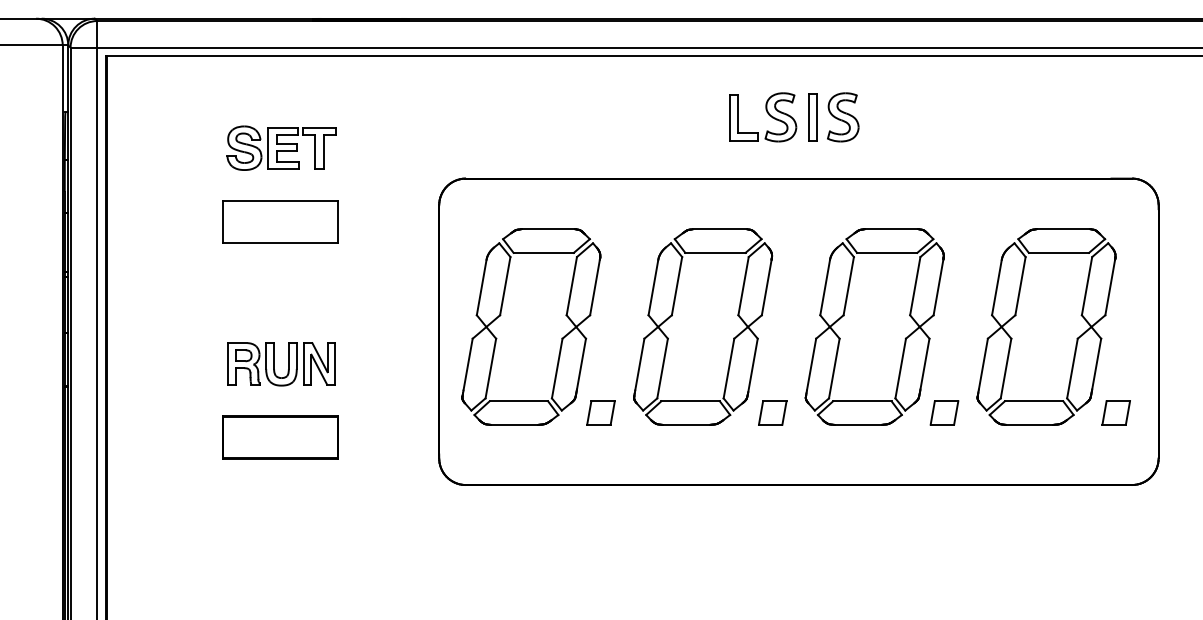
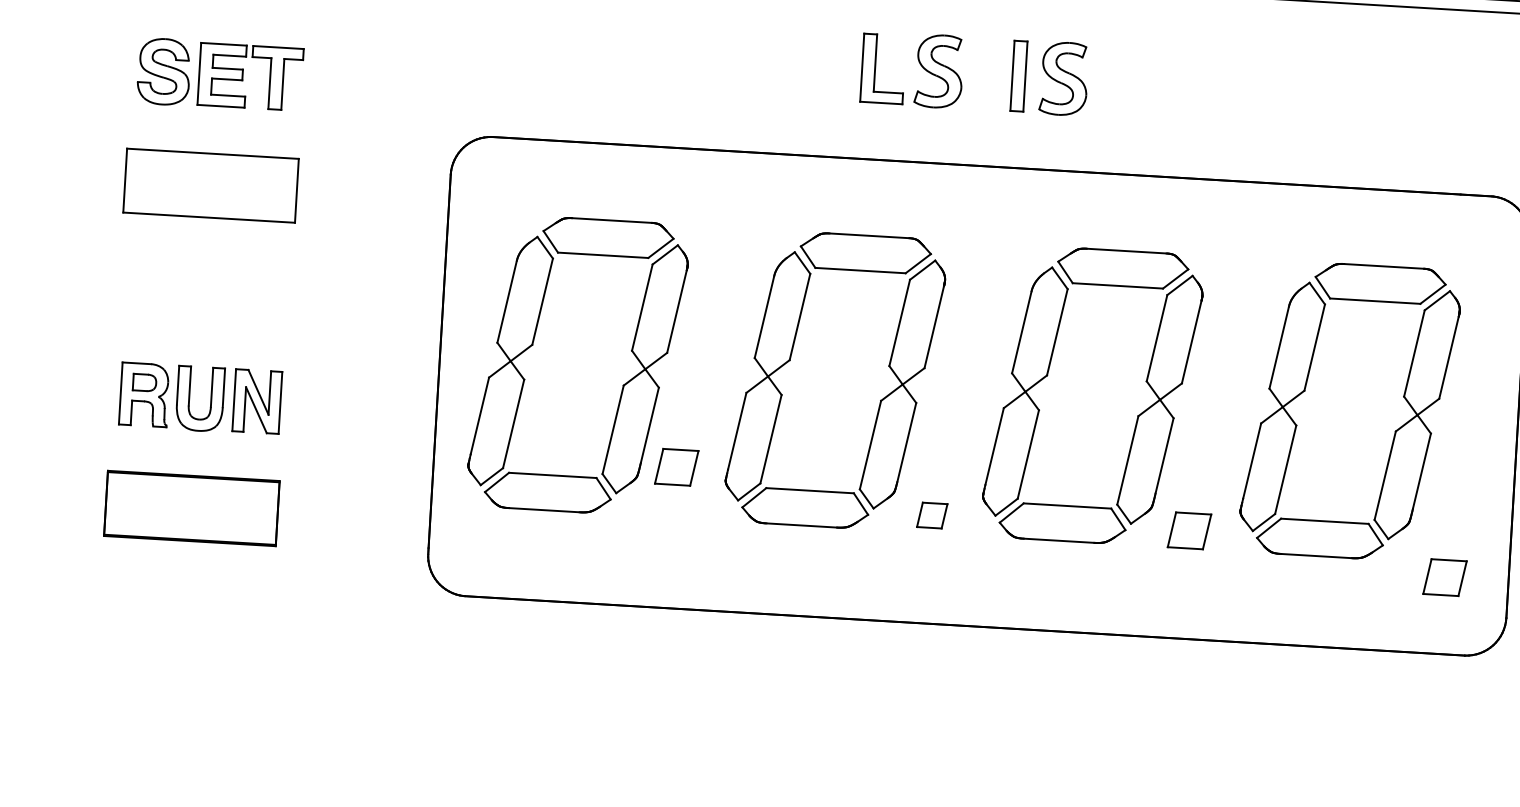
part: (763, 117) -> (913, 70), moved
part: (600, 412) -> (676, 466), moved
part: (772, 412) -> (931, 514), size x0.7
part: (1115, 412) -> (1443, 576), moved

